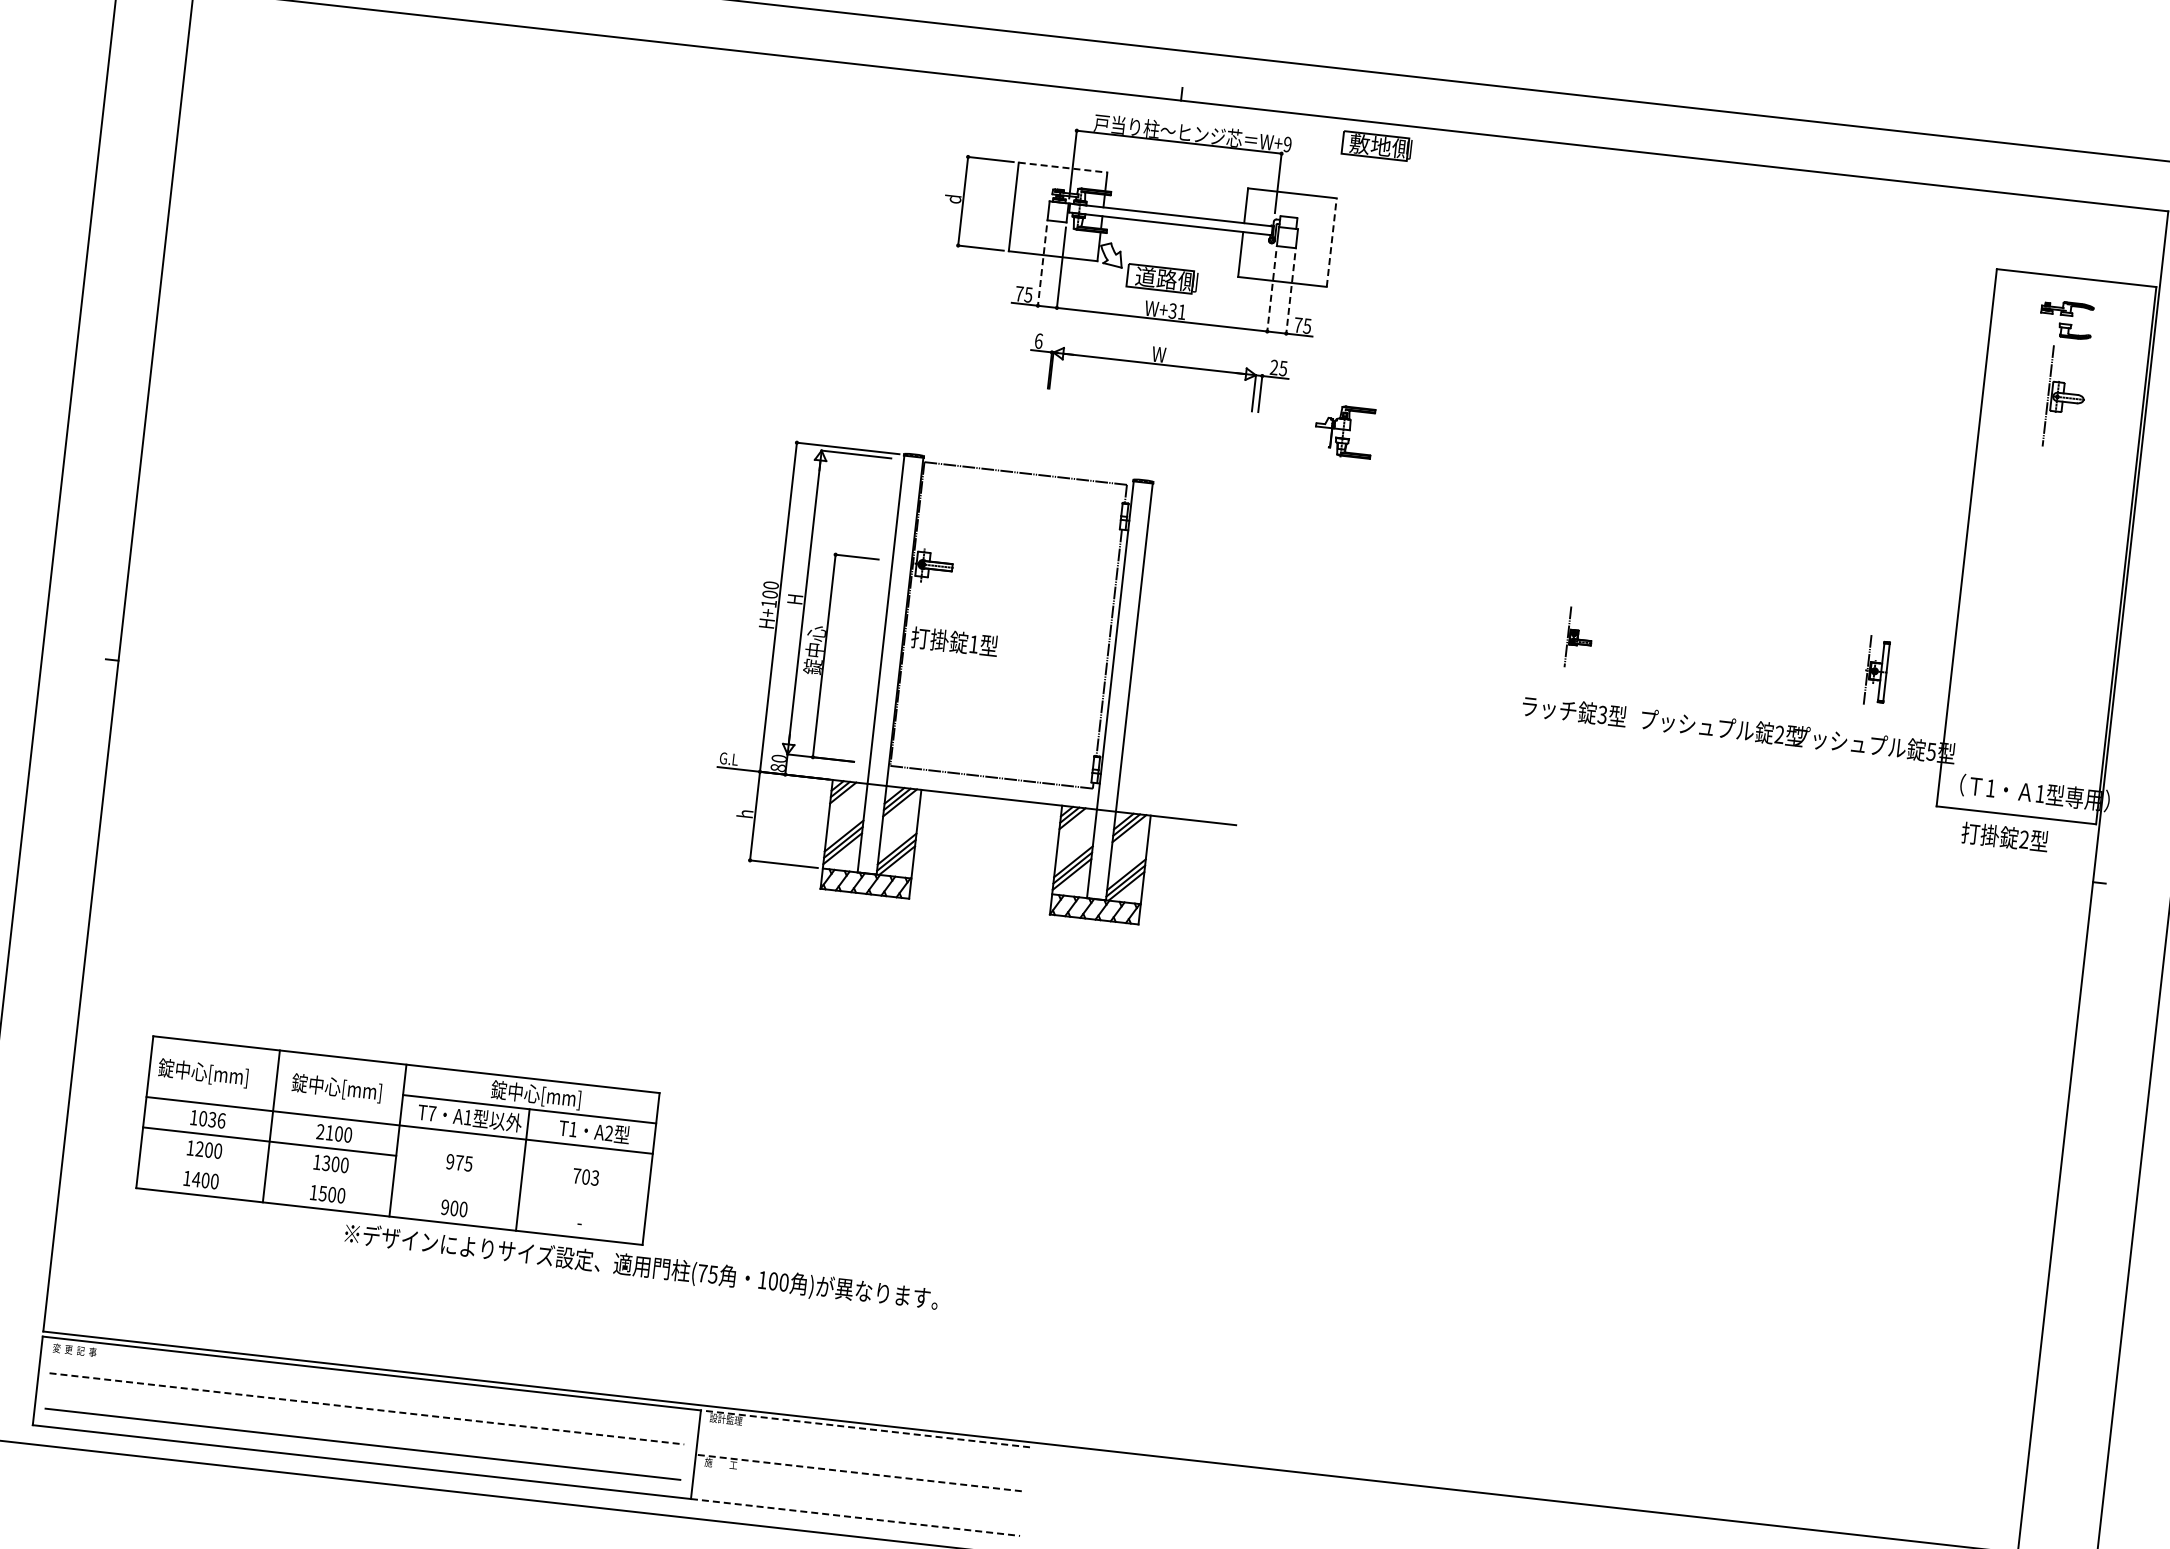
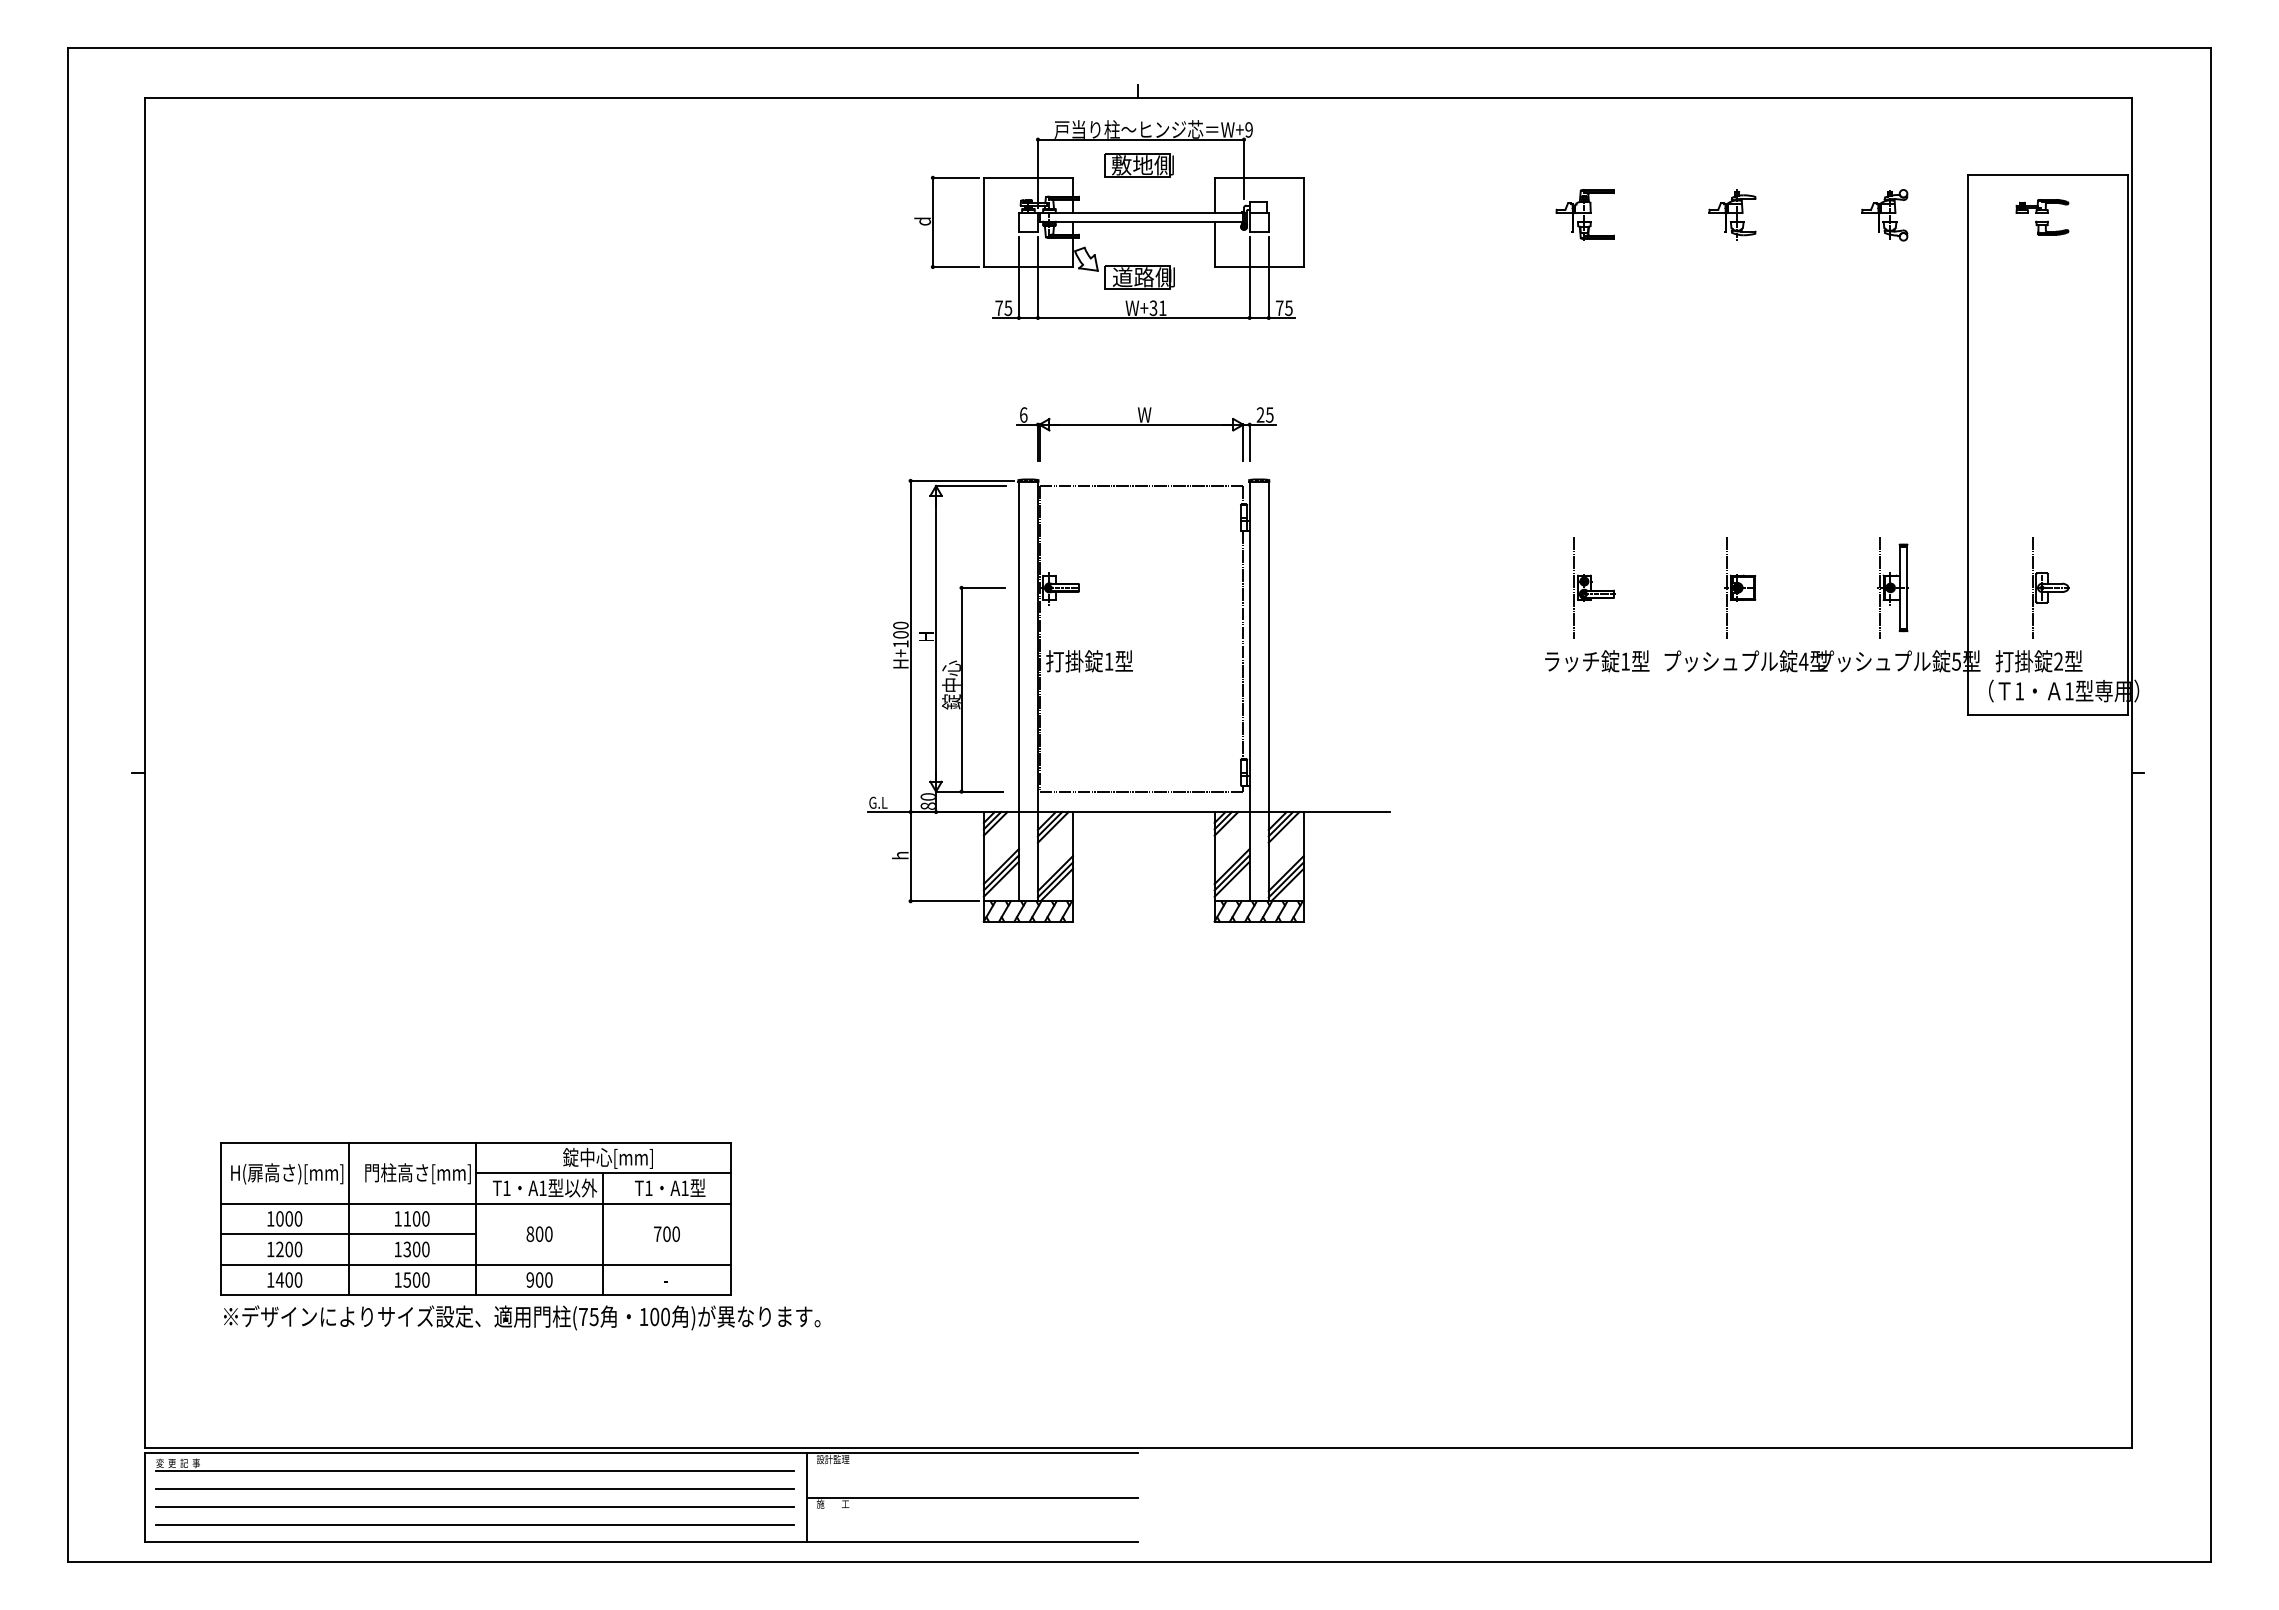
part: (1376, 146) -> (1138, 165), moved
line: (1063, 167) -> (1028, 177), dashed -> solid
line: (1331, 242) -> (1303, 222), dashed -> solid
line: (1042, 265) -> (1018, 277), dashed -> solid
part: (1758, 282) -> (1732, 214), added
line: (1271, 291) -> (1249, 277), dashed -> solid
line: (1290, 293) -> (1268, 277), dashed -> solid
part: (1909, 300) -> (1884, 215), added
part: (1159, 365) -> (1146, 425), moved
part: (2065, 397) -> (2050, 587), moved
part: (1343, 431) -> (1584, 214), moved
part: (1579, 637) -> (1594, 587), size x1.67
part: (1725, 654) -> (1740, 587), added
part: (992, 656) -> (1128, 671), moved
part: (1876, 671) -> (1892, 587), size x1.43
text: (1602, 714) -> (1625, 661), 3 -> 1
text: (1779, 734) -> (1803, 661), 2 -> 4
text: (2004, 837) -> (2038, 661), moved
text: (214, 1074) -> (286, 1173), 錠中心[mm] -> H(扉高さ)[mm]
text: (344, 1088) -> (417, 1173), 錠中心[mm] -> 門柱高さ[mm]
text: (431, 1112) -> (506, 1187), T7 -> T1
text: (216, 1119) -> (293, 1218), 1036 -> 1000
text: (320, 1131) -> (397, 1218), 2100 -> 1100
text: (608, 1132) -> (684, 1187), A2 -> A1
text: (459, 1162) -> (539, 1233), 975 -> 800
text: (594, 1177) -> (675, 1233), 703 -> 700
line: (392, 1185) -> (475, 1264), added
text: (641, 1267) -> (522, 1317), moved
line: (368, 1391) -> (474, 1471), added
line: (367, 1408) -> (475, 1488), dashed -> solid
line: (364, 1426) -> (474, 1506), added
line: (865, 1429) -> (972, 1453), dashed -> solid
line: (861, 1472) -> (973, 1497), dashed -> solid
line: (855, 1517) -> (972, 1542), dashed -> solid

